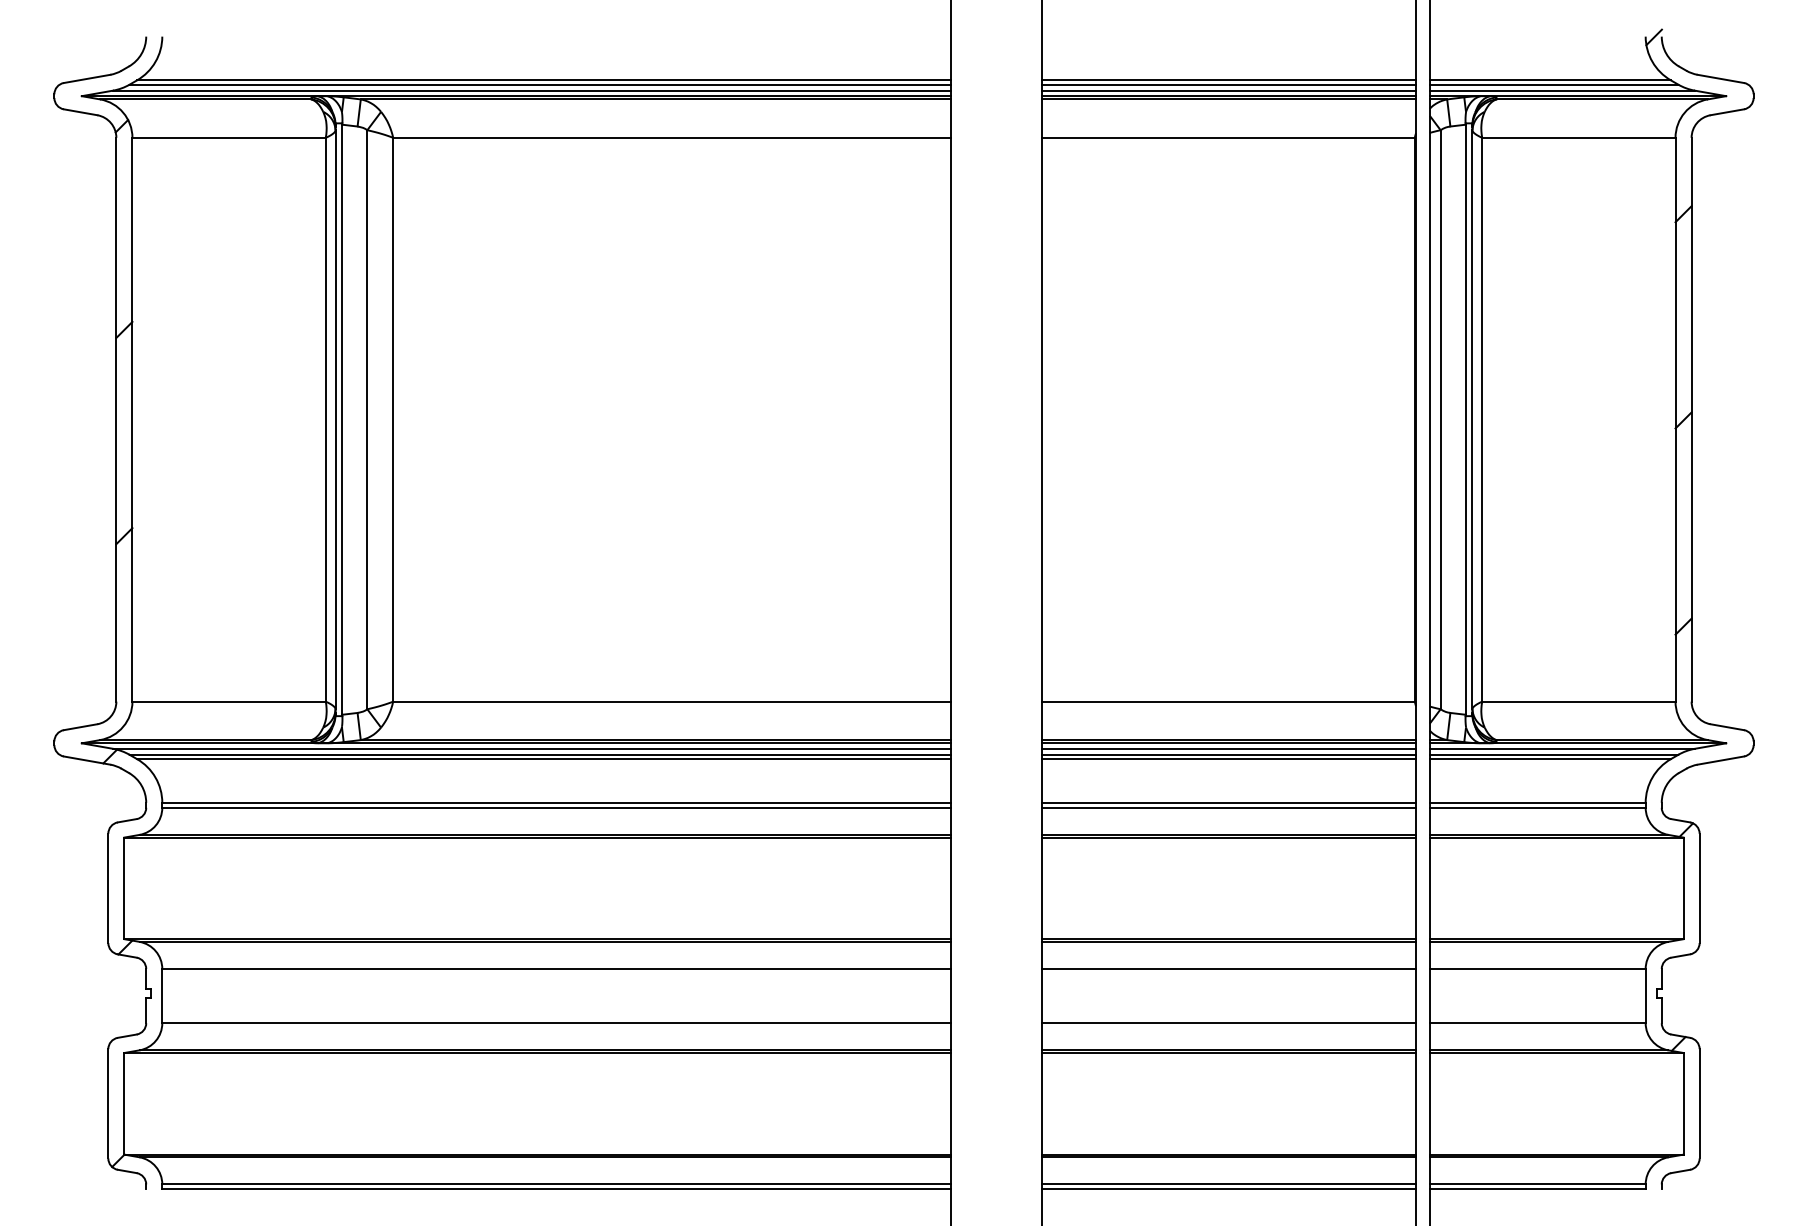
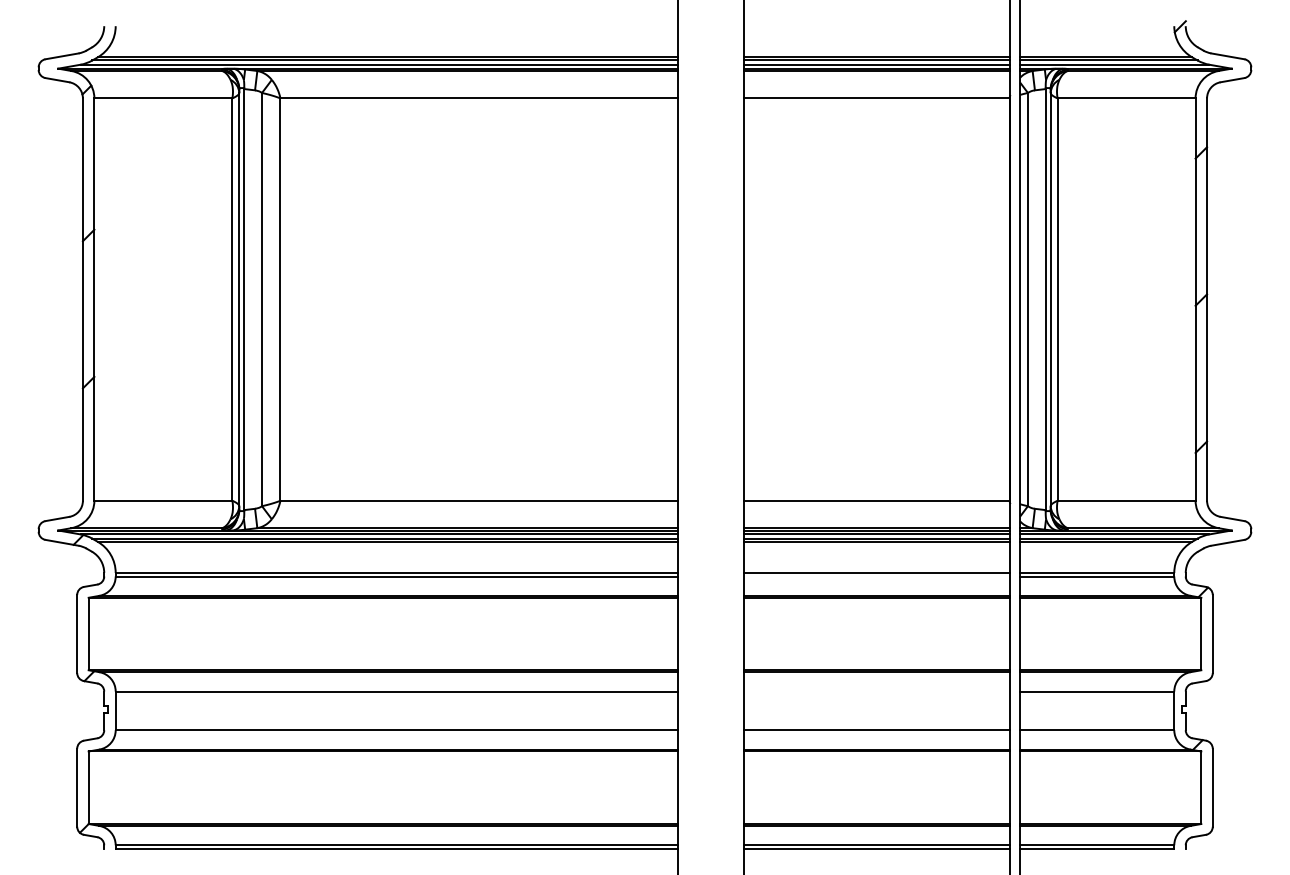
line: (1228, 807) -> (876, 576), removed
line: (1228, 968) -> (876, 691), removed

